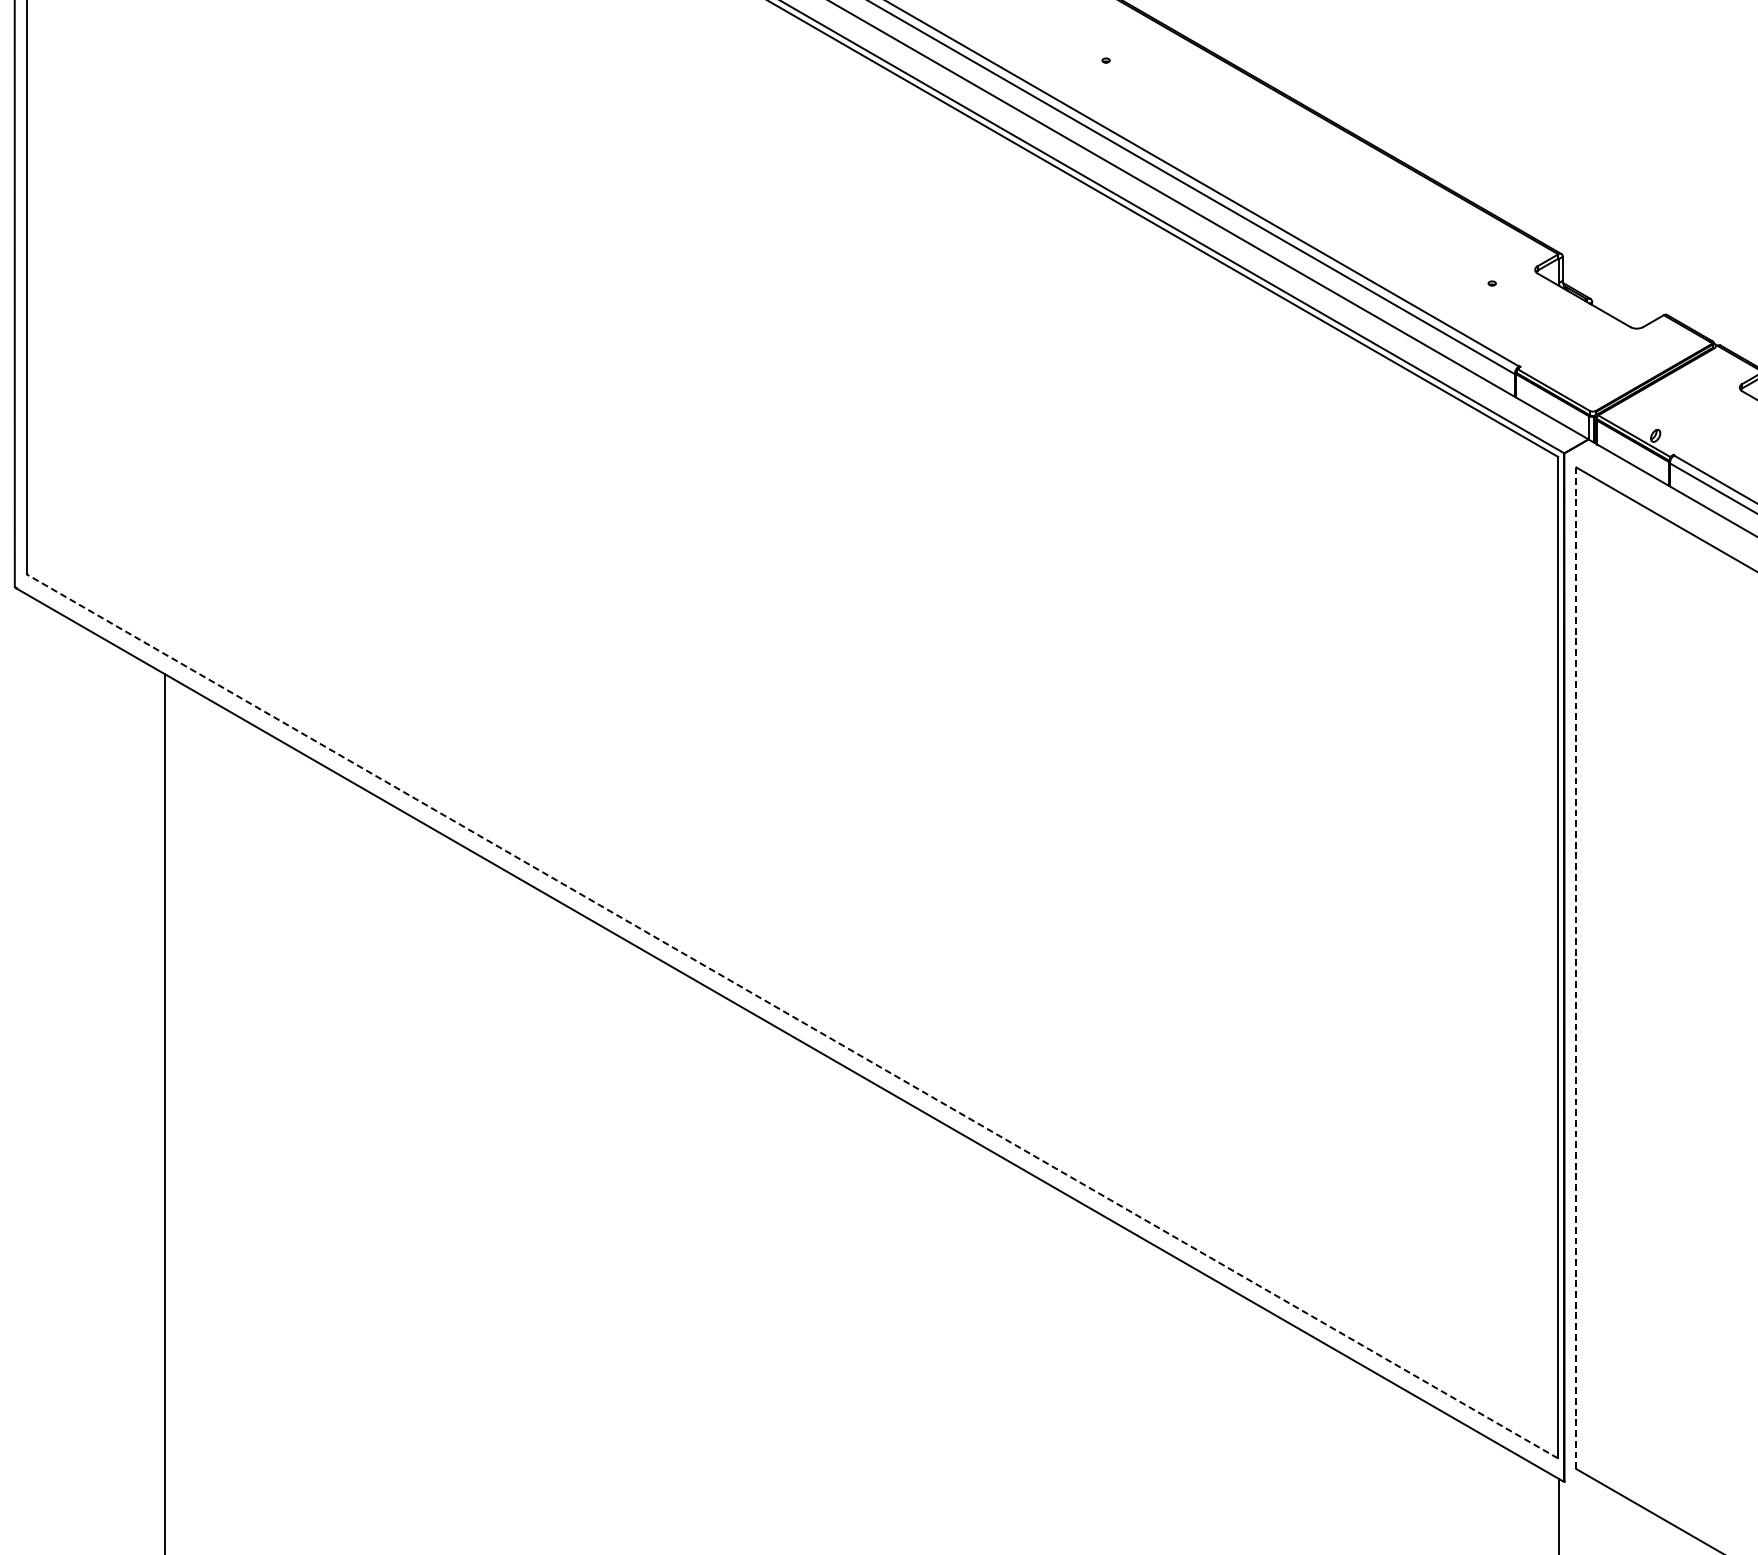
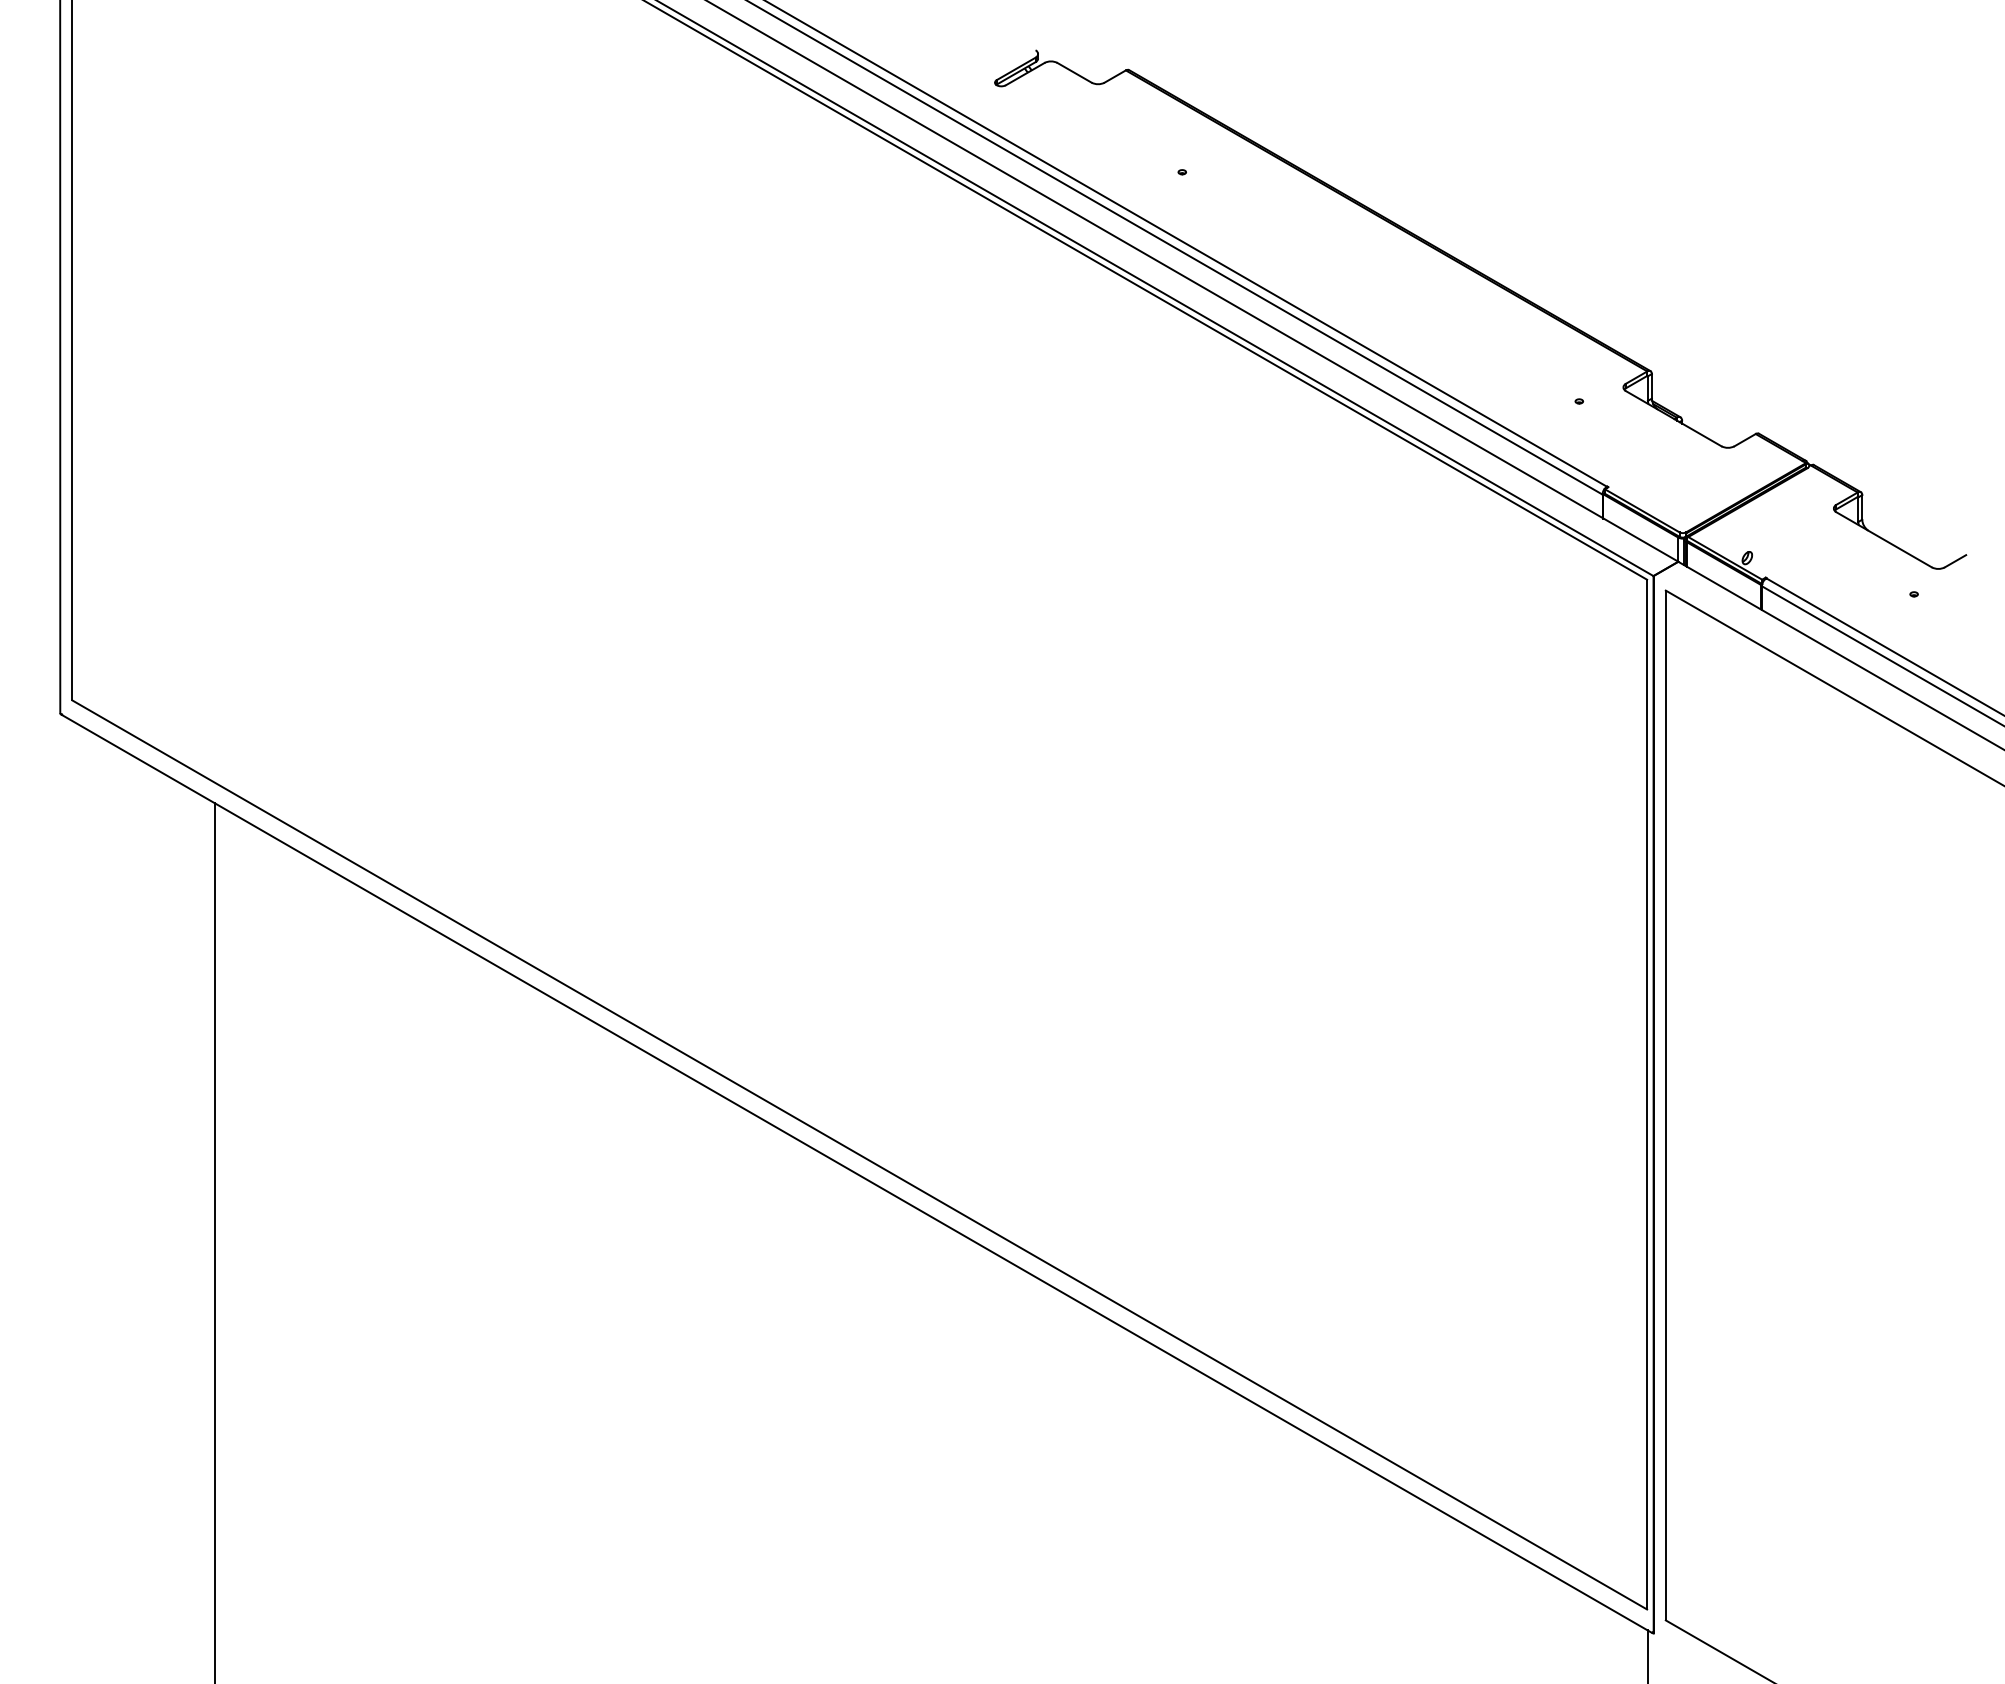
line: (1576, 968) -> (1665, 1105), dashed -> solid
line: (792, 1015) -> (859, 1154), dashed -> solid

